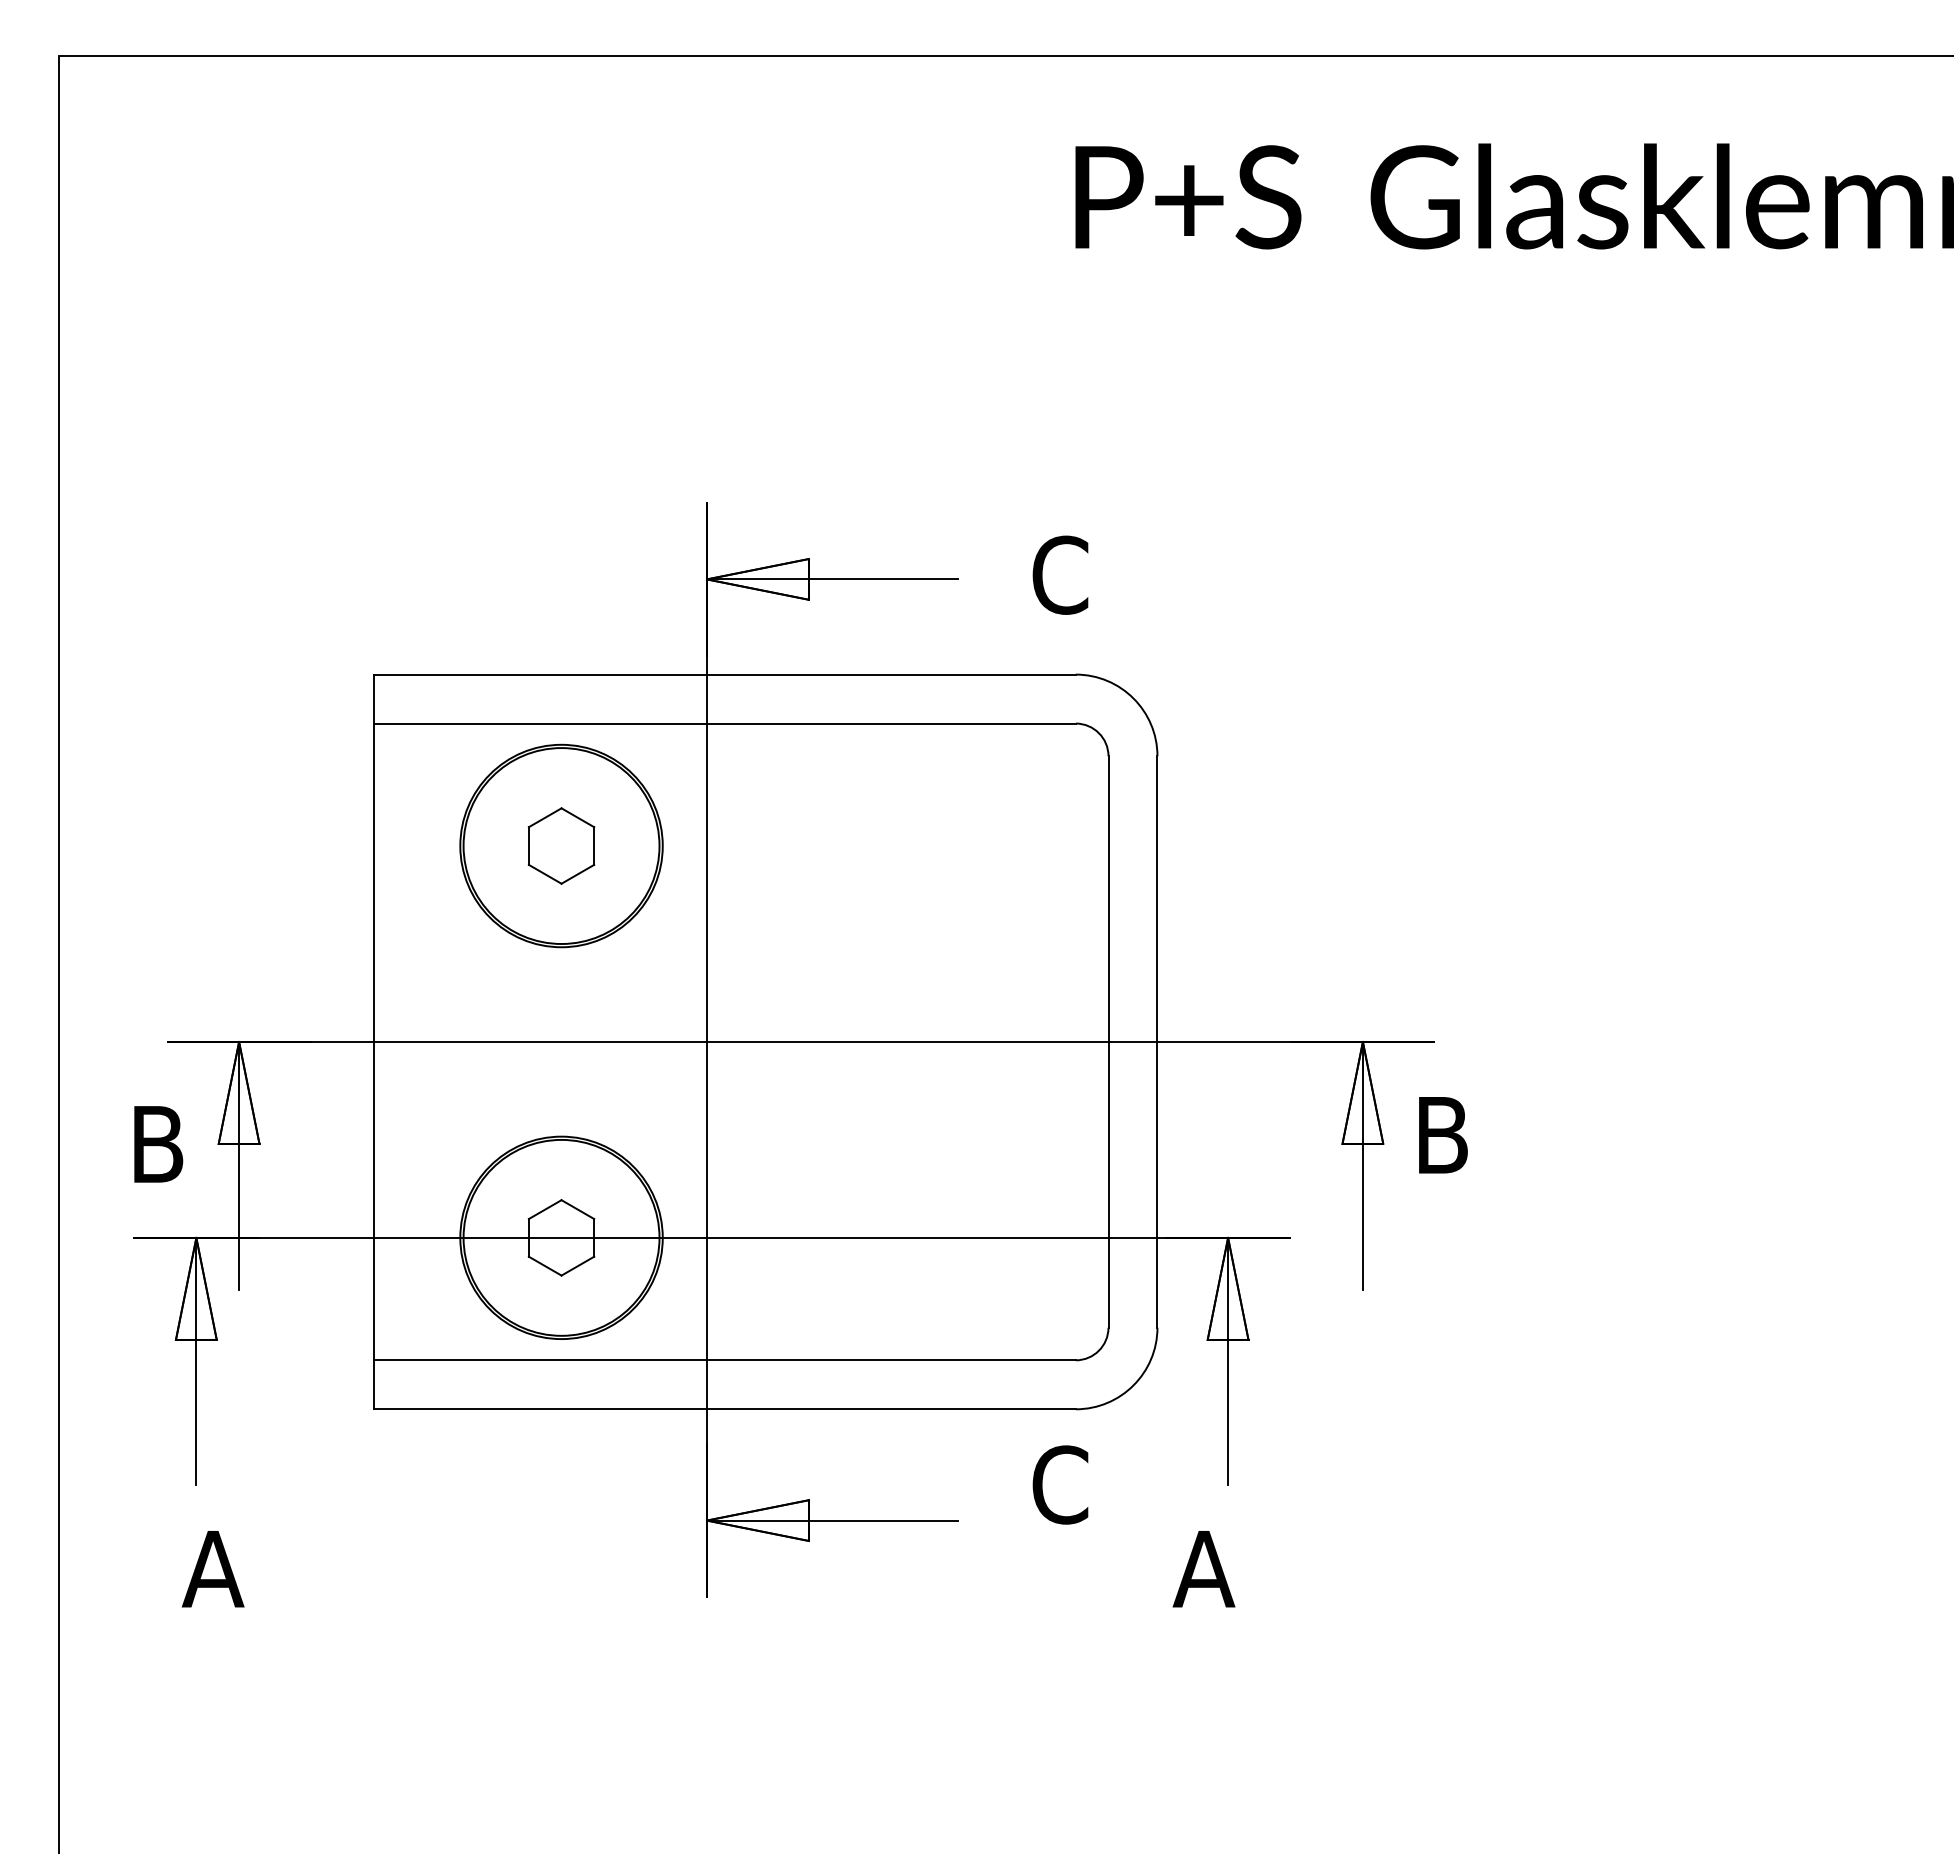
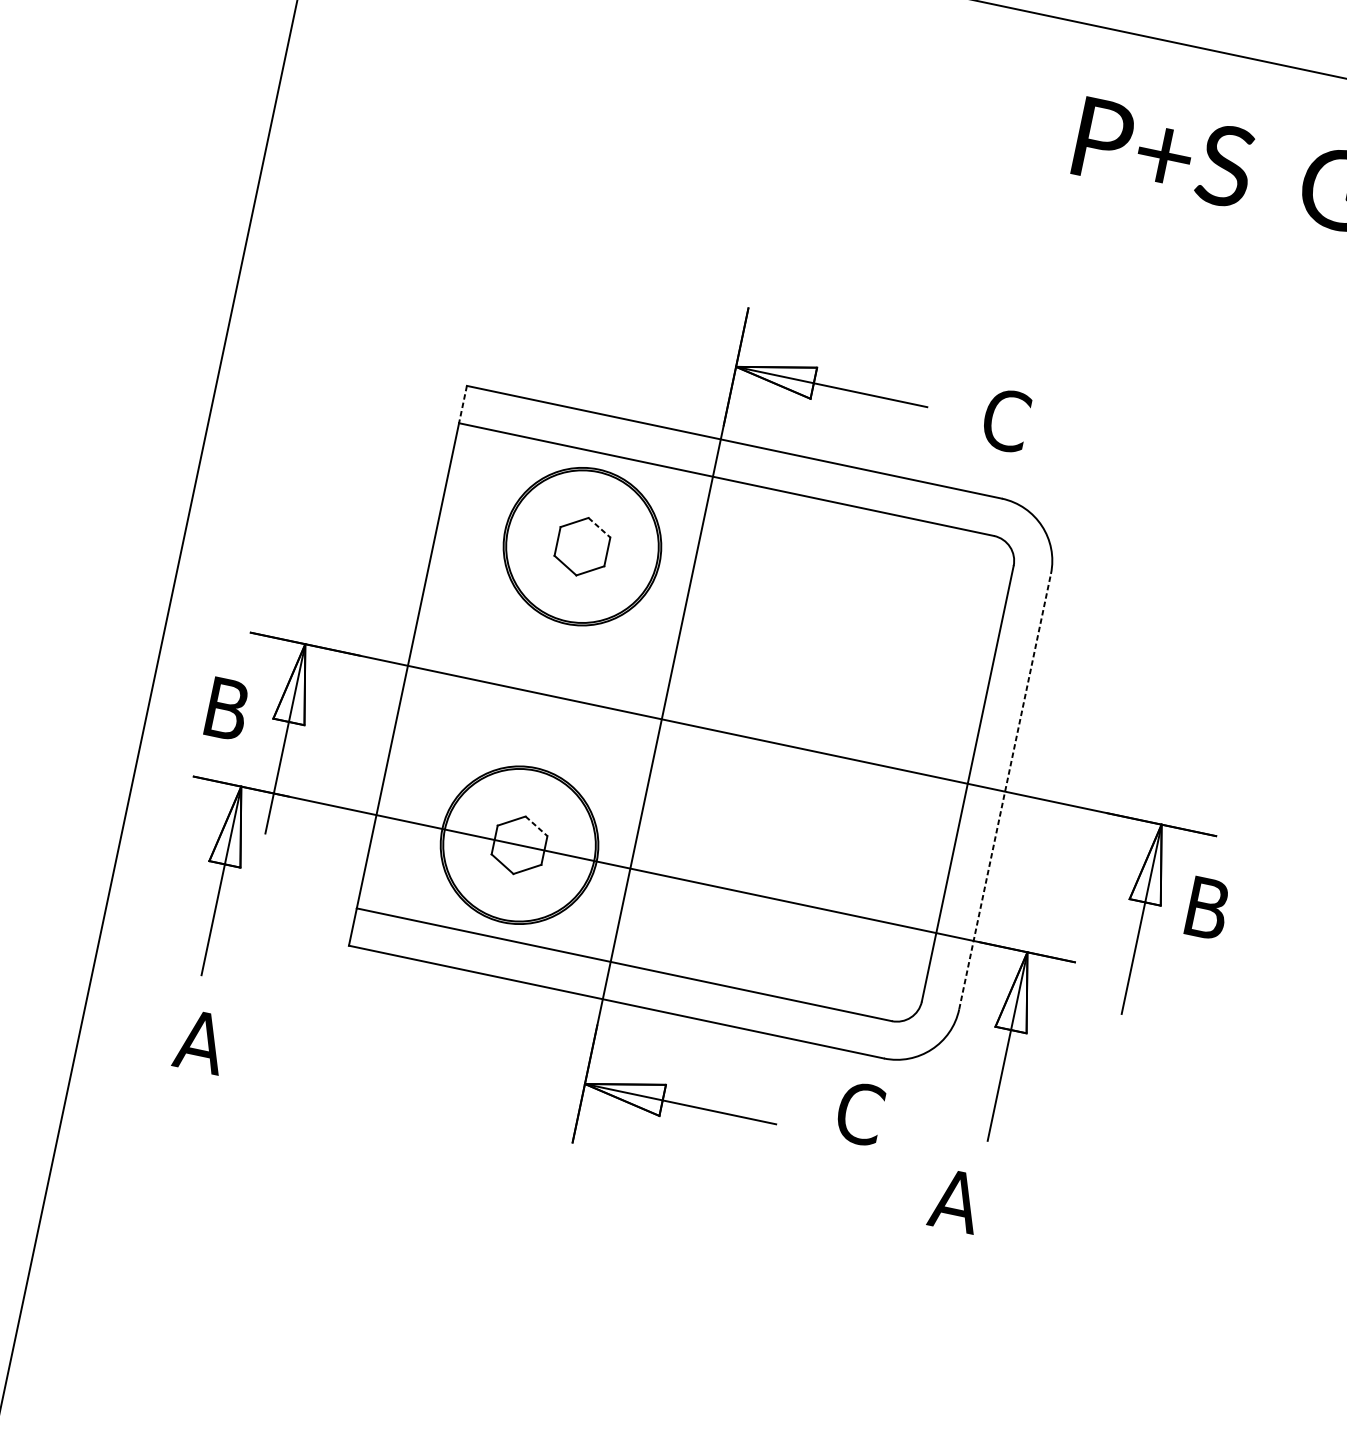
line: (373, 699) -> (462, 404), solid -> dashed
line: (577, 817) -> (599, 527), solid -> dashed
line: (1157, 1041) -> (1005, 791), solid -> dashed
line: (577, 1209) -> (536, 826), solid -> dashed

